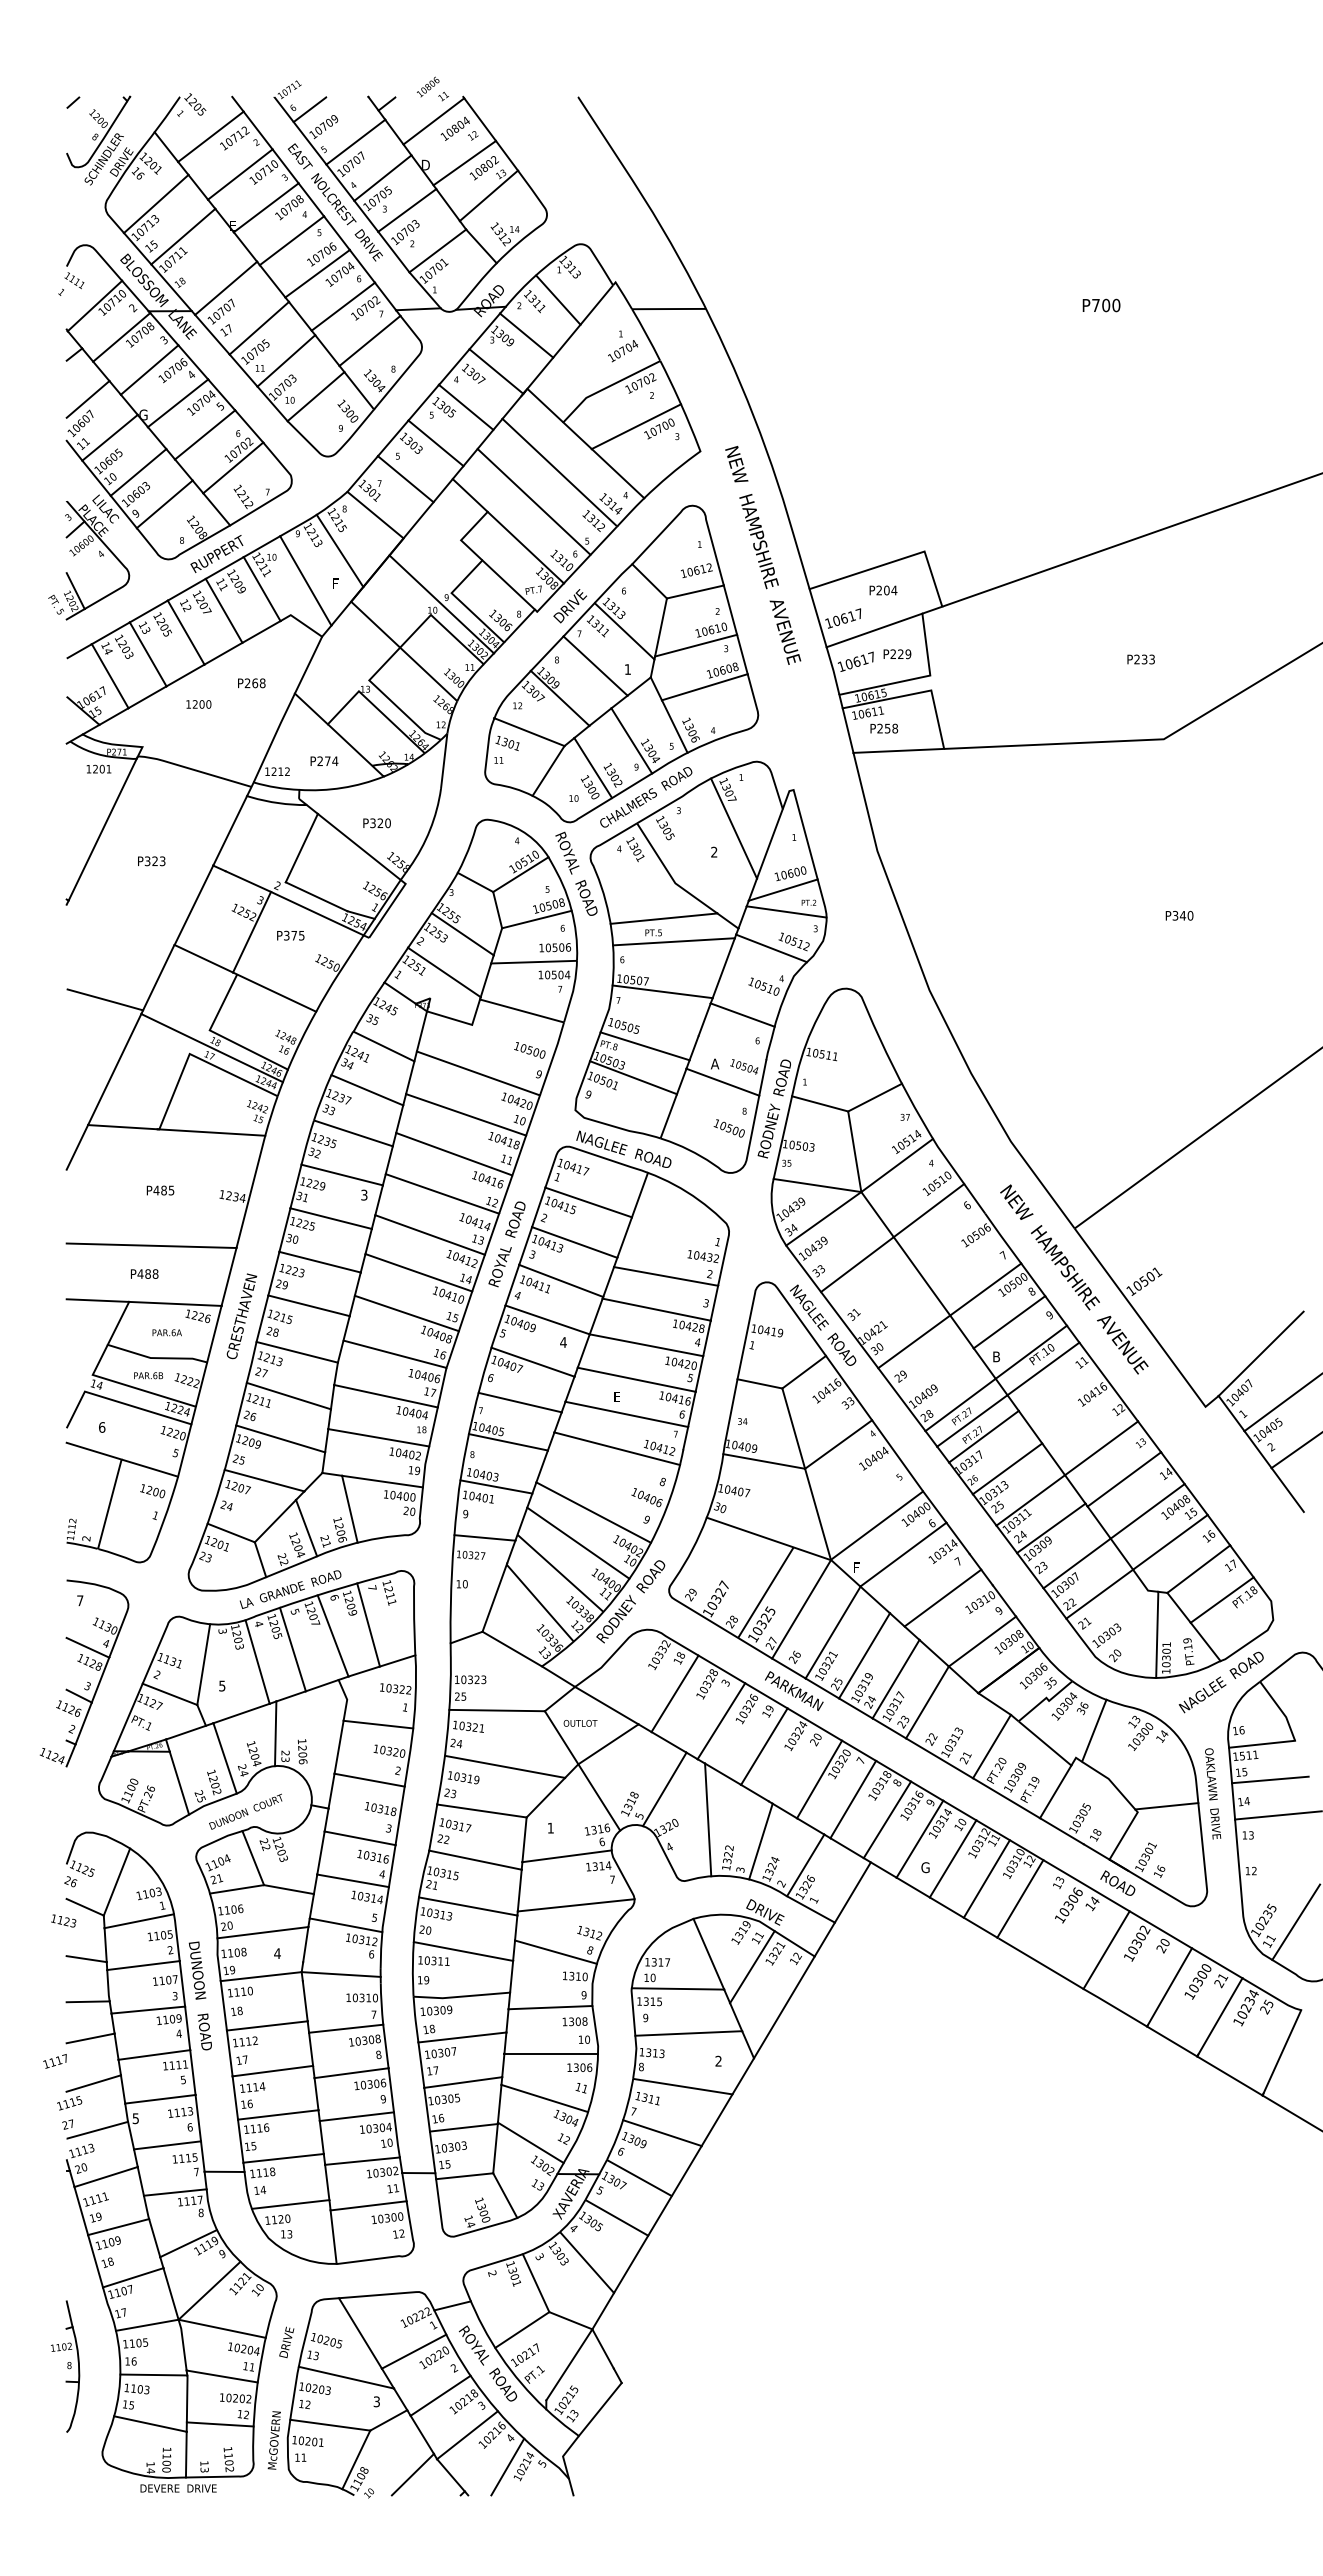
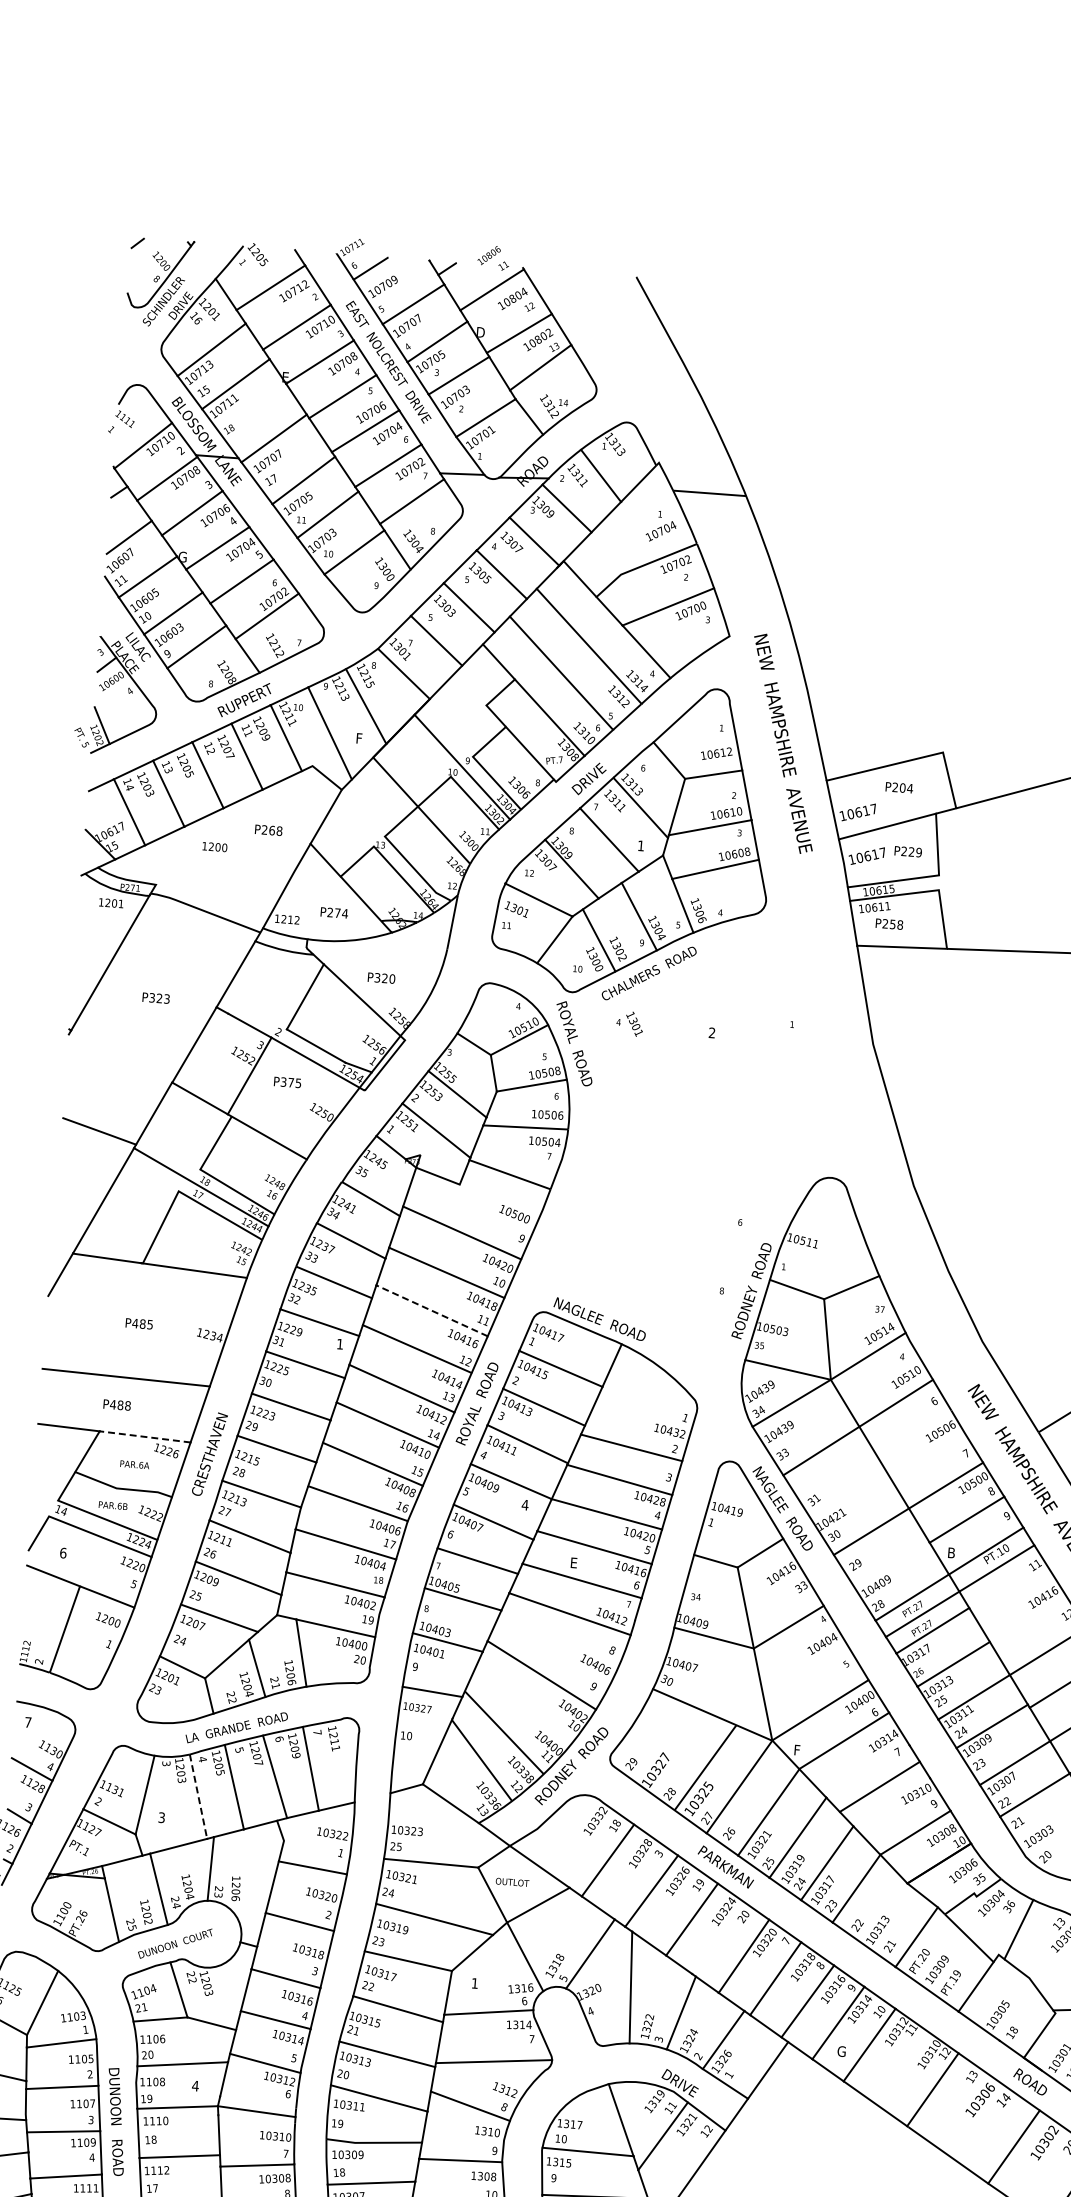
part: (700, 966) -> (689, 1144), removed
line: (453, 1153) -> (431, 1310), solid -> dashed
text: (364, 1194) -> (340, 1343), 3 -> 1
line: (174, 1303) -> (144, 1436), solid -> dashed
line: (578, 1542) -> (524, 1703), removed
line: (257, 1662) -> (198, 1797), solid -> dashed
text: (222, 1685) -> (162, 1817), 5 -> 3
line: (986, 1878) -> (901, 2066), removed

